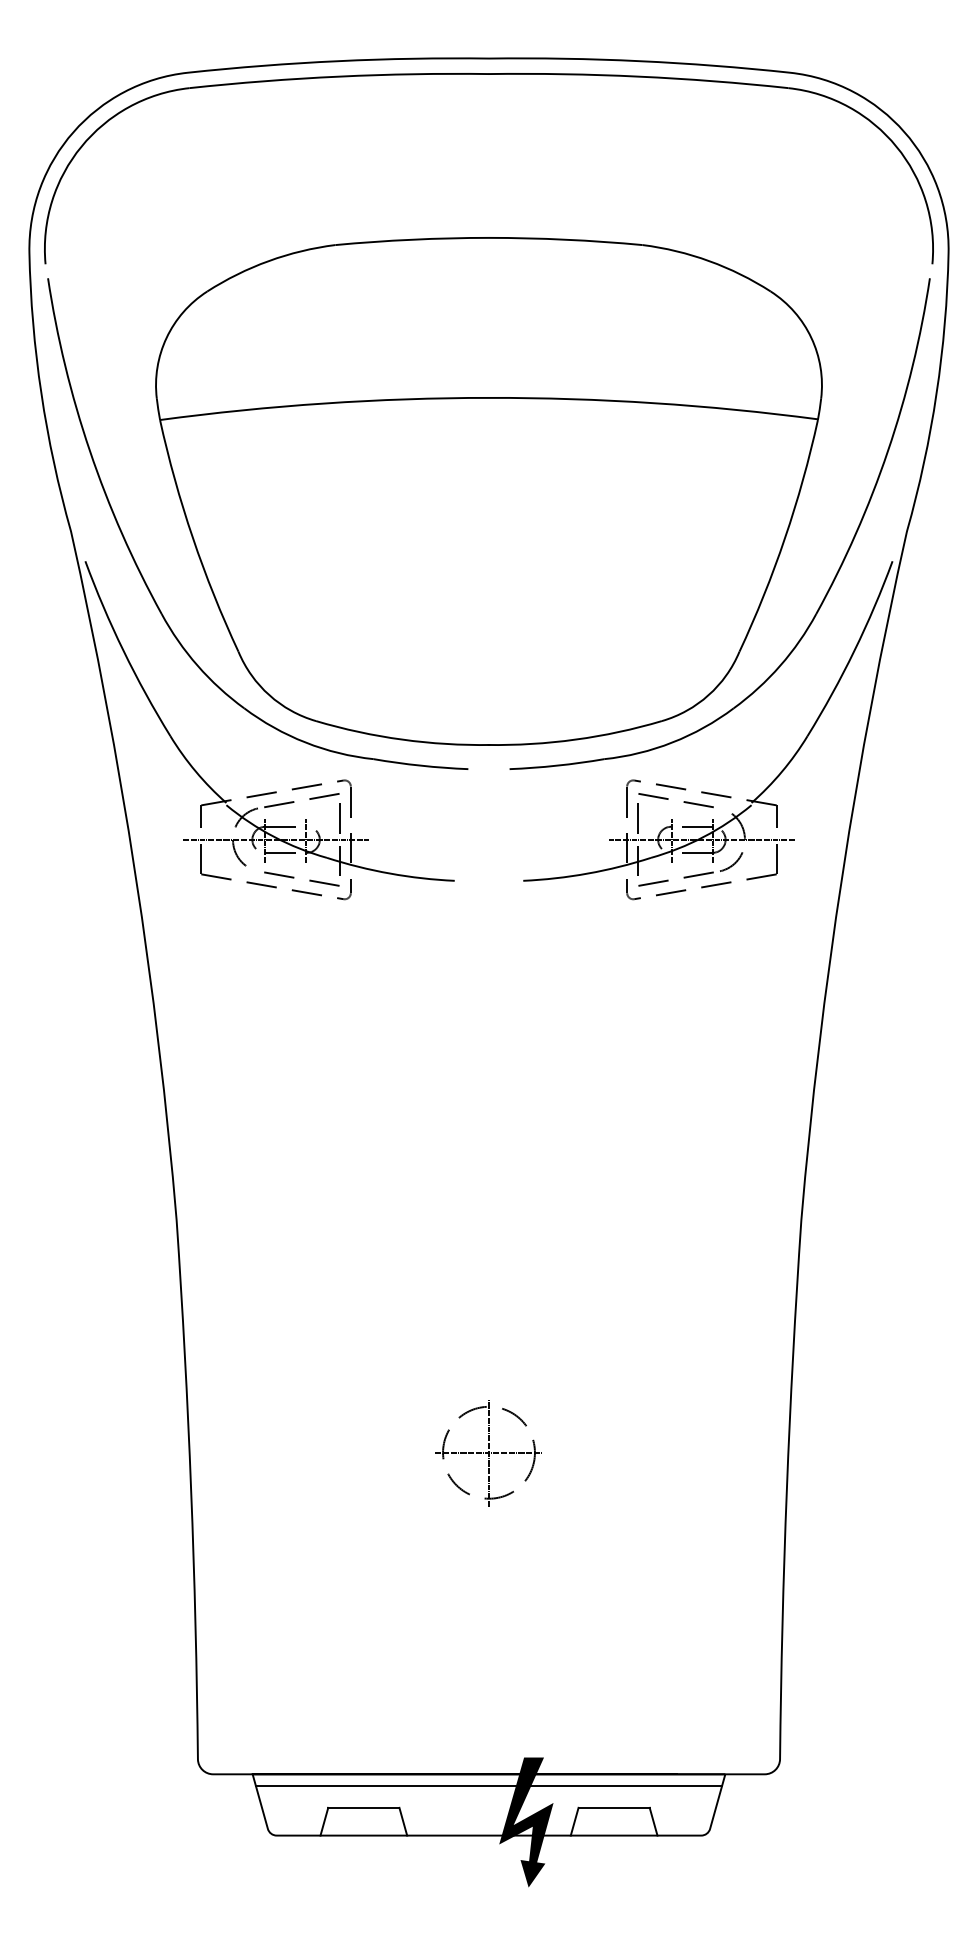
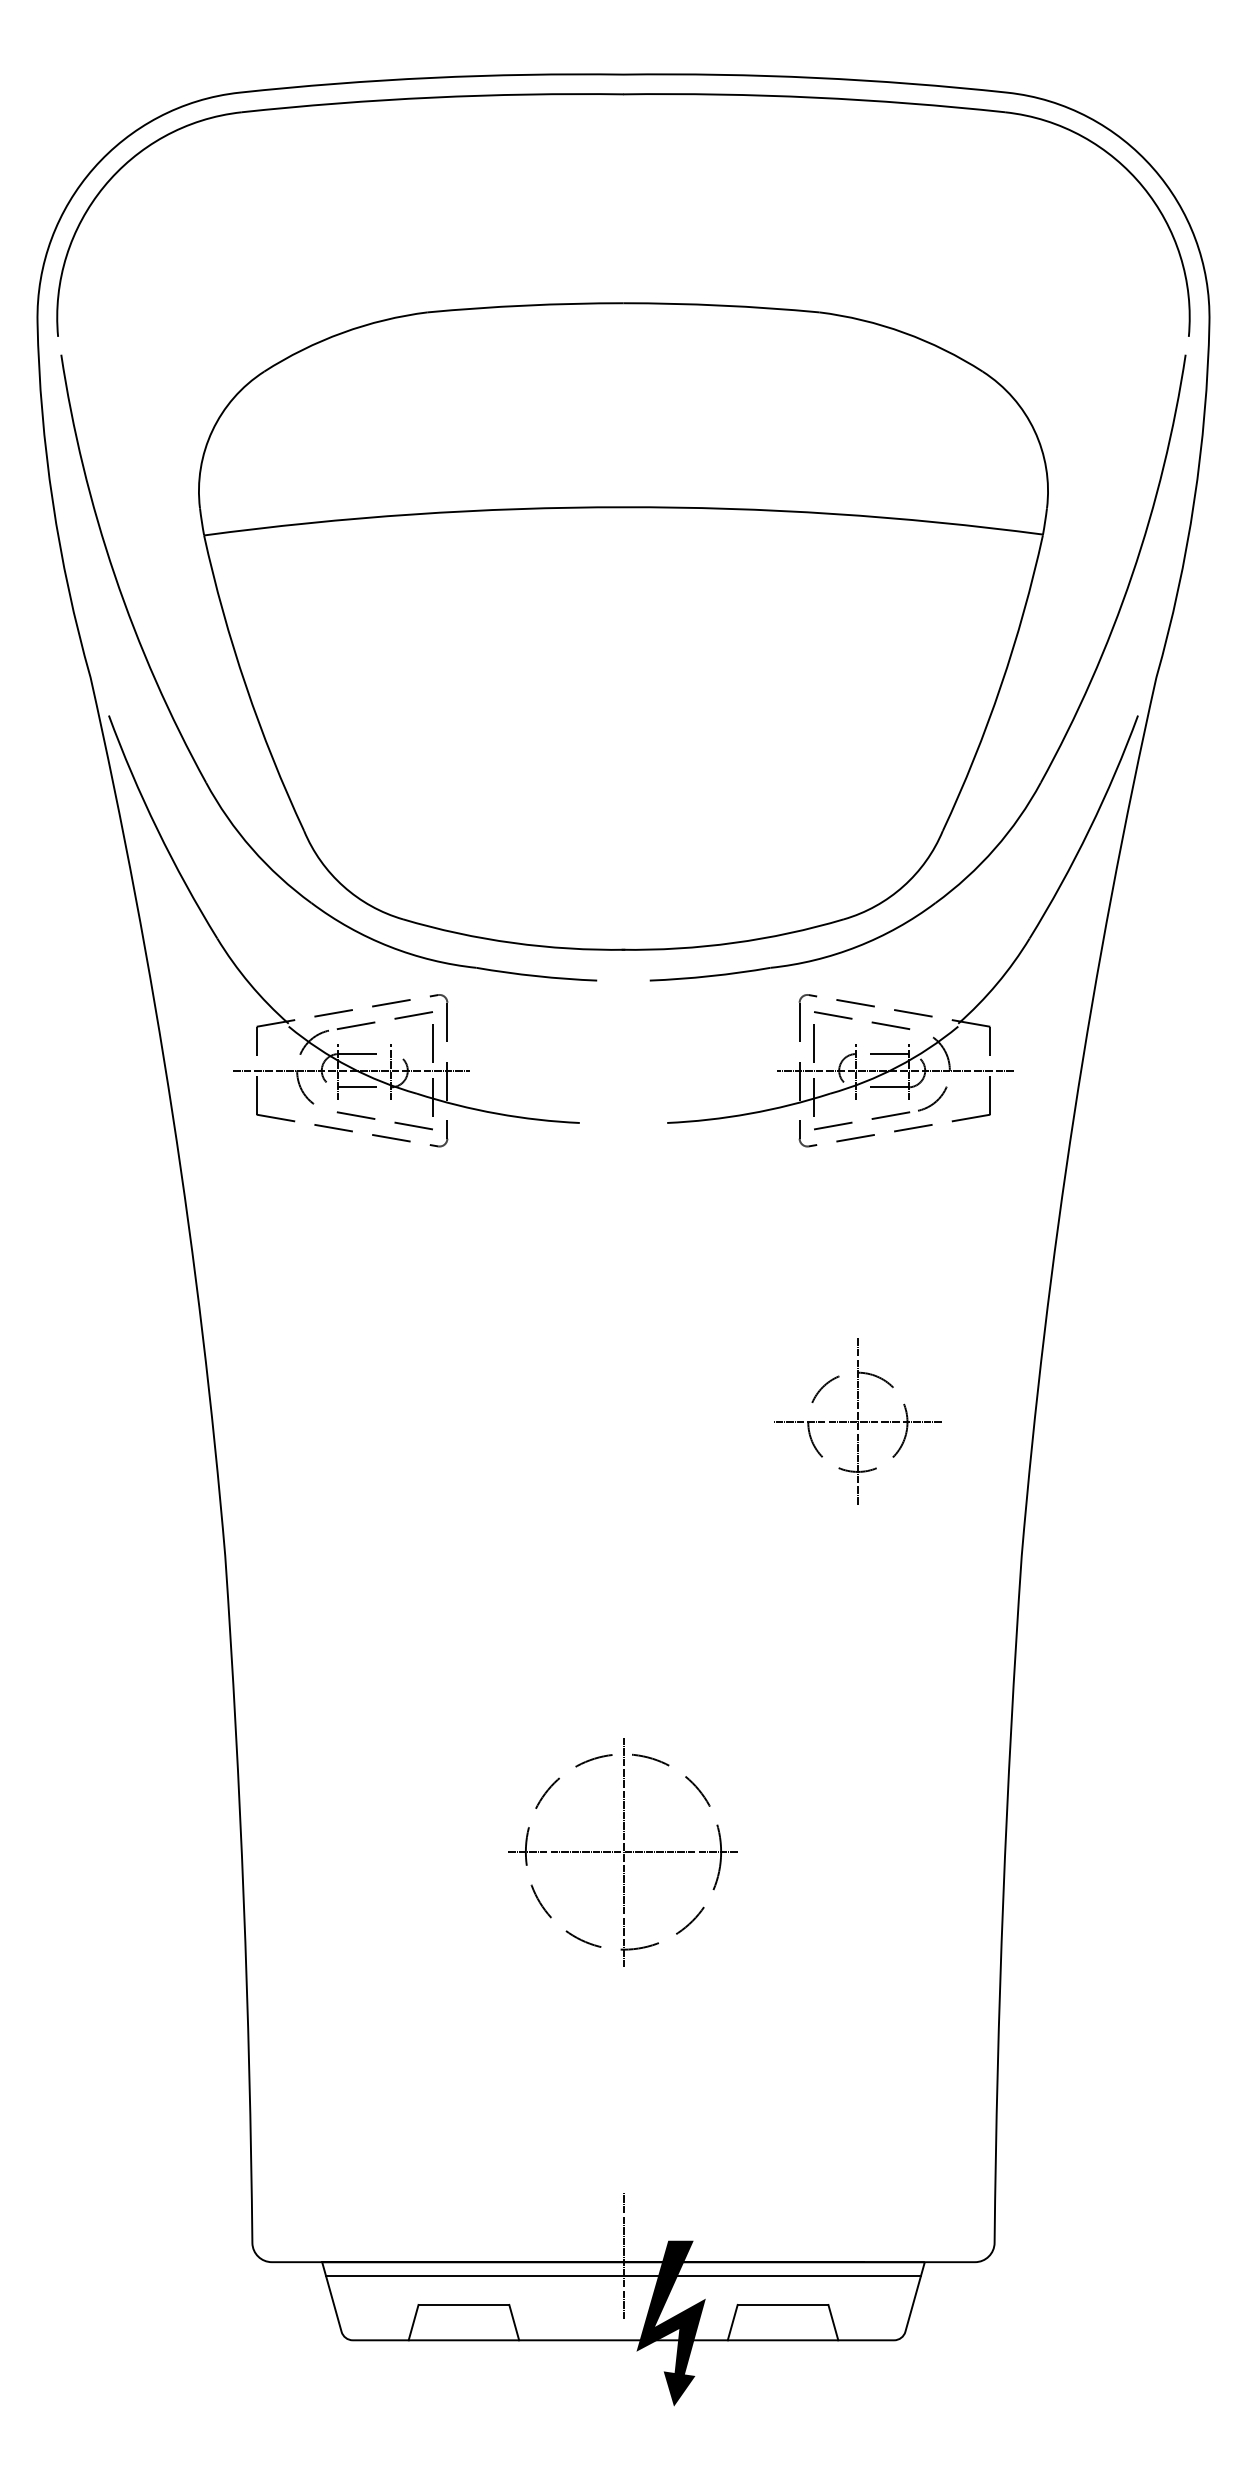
part: (673, 1114) -> (858, 1420), added
part: (488, 1452) -> (622, 1851), size x1.67
line: (489, 1769) -> (624, 2256), added

